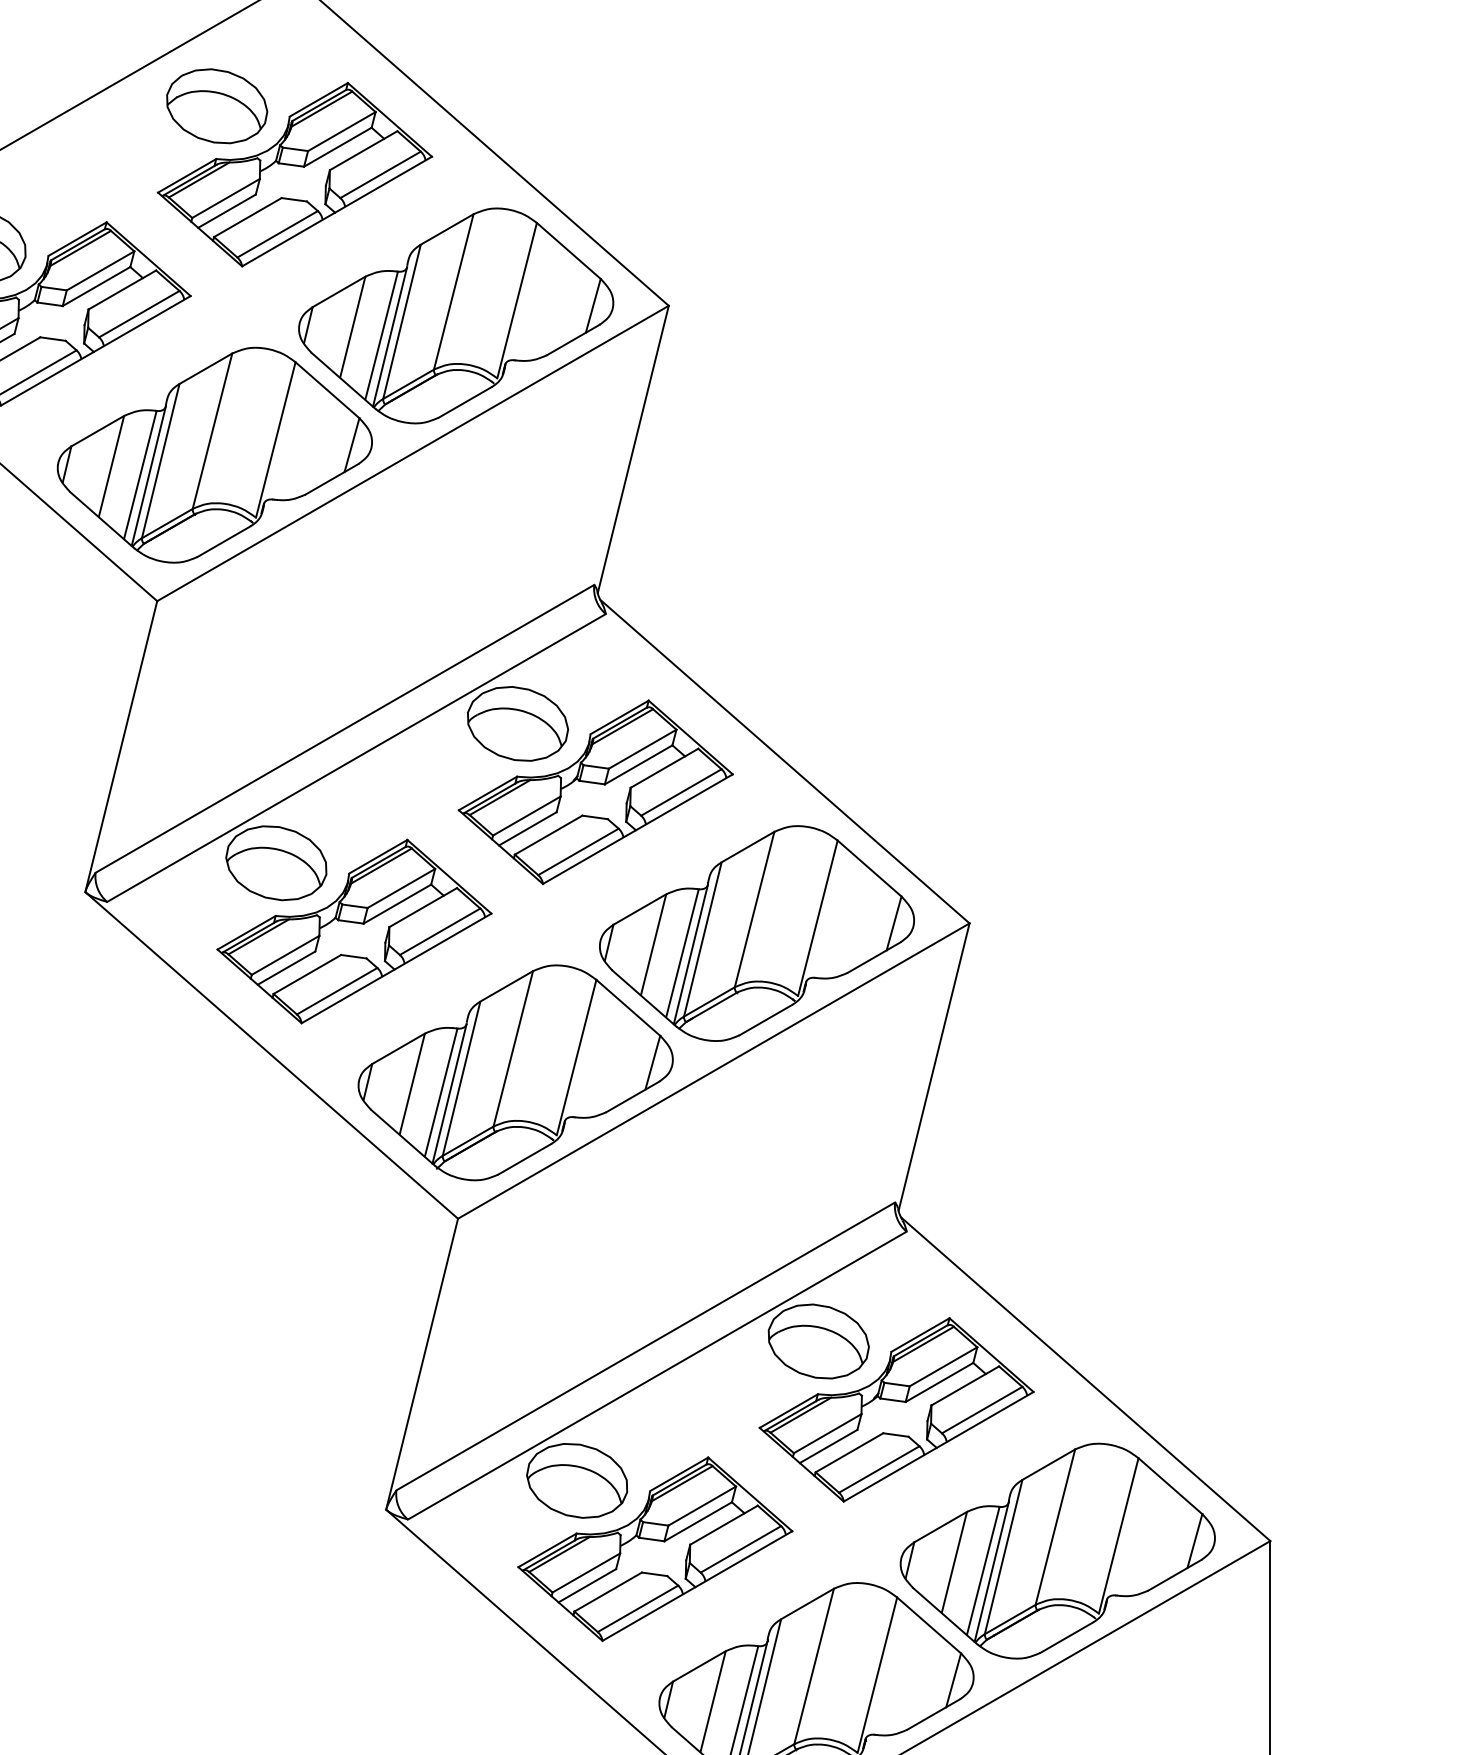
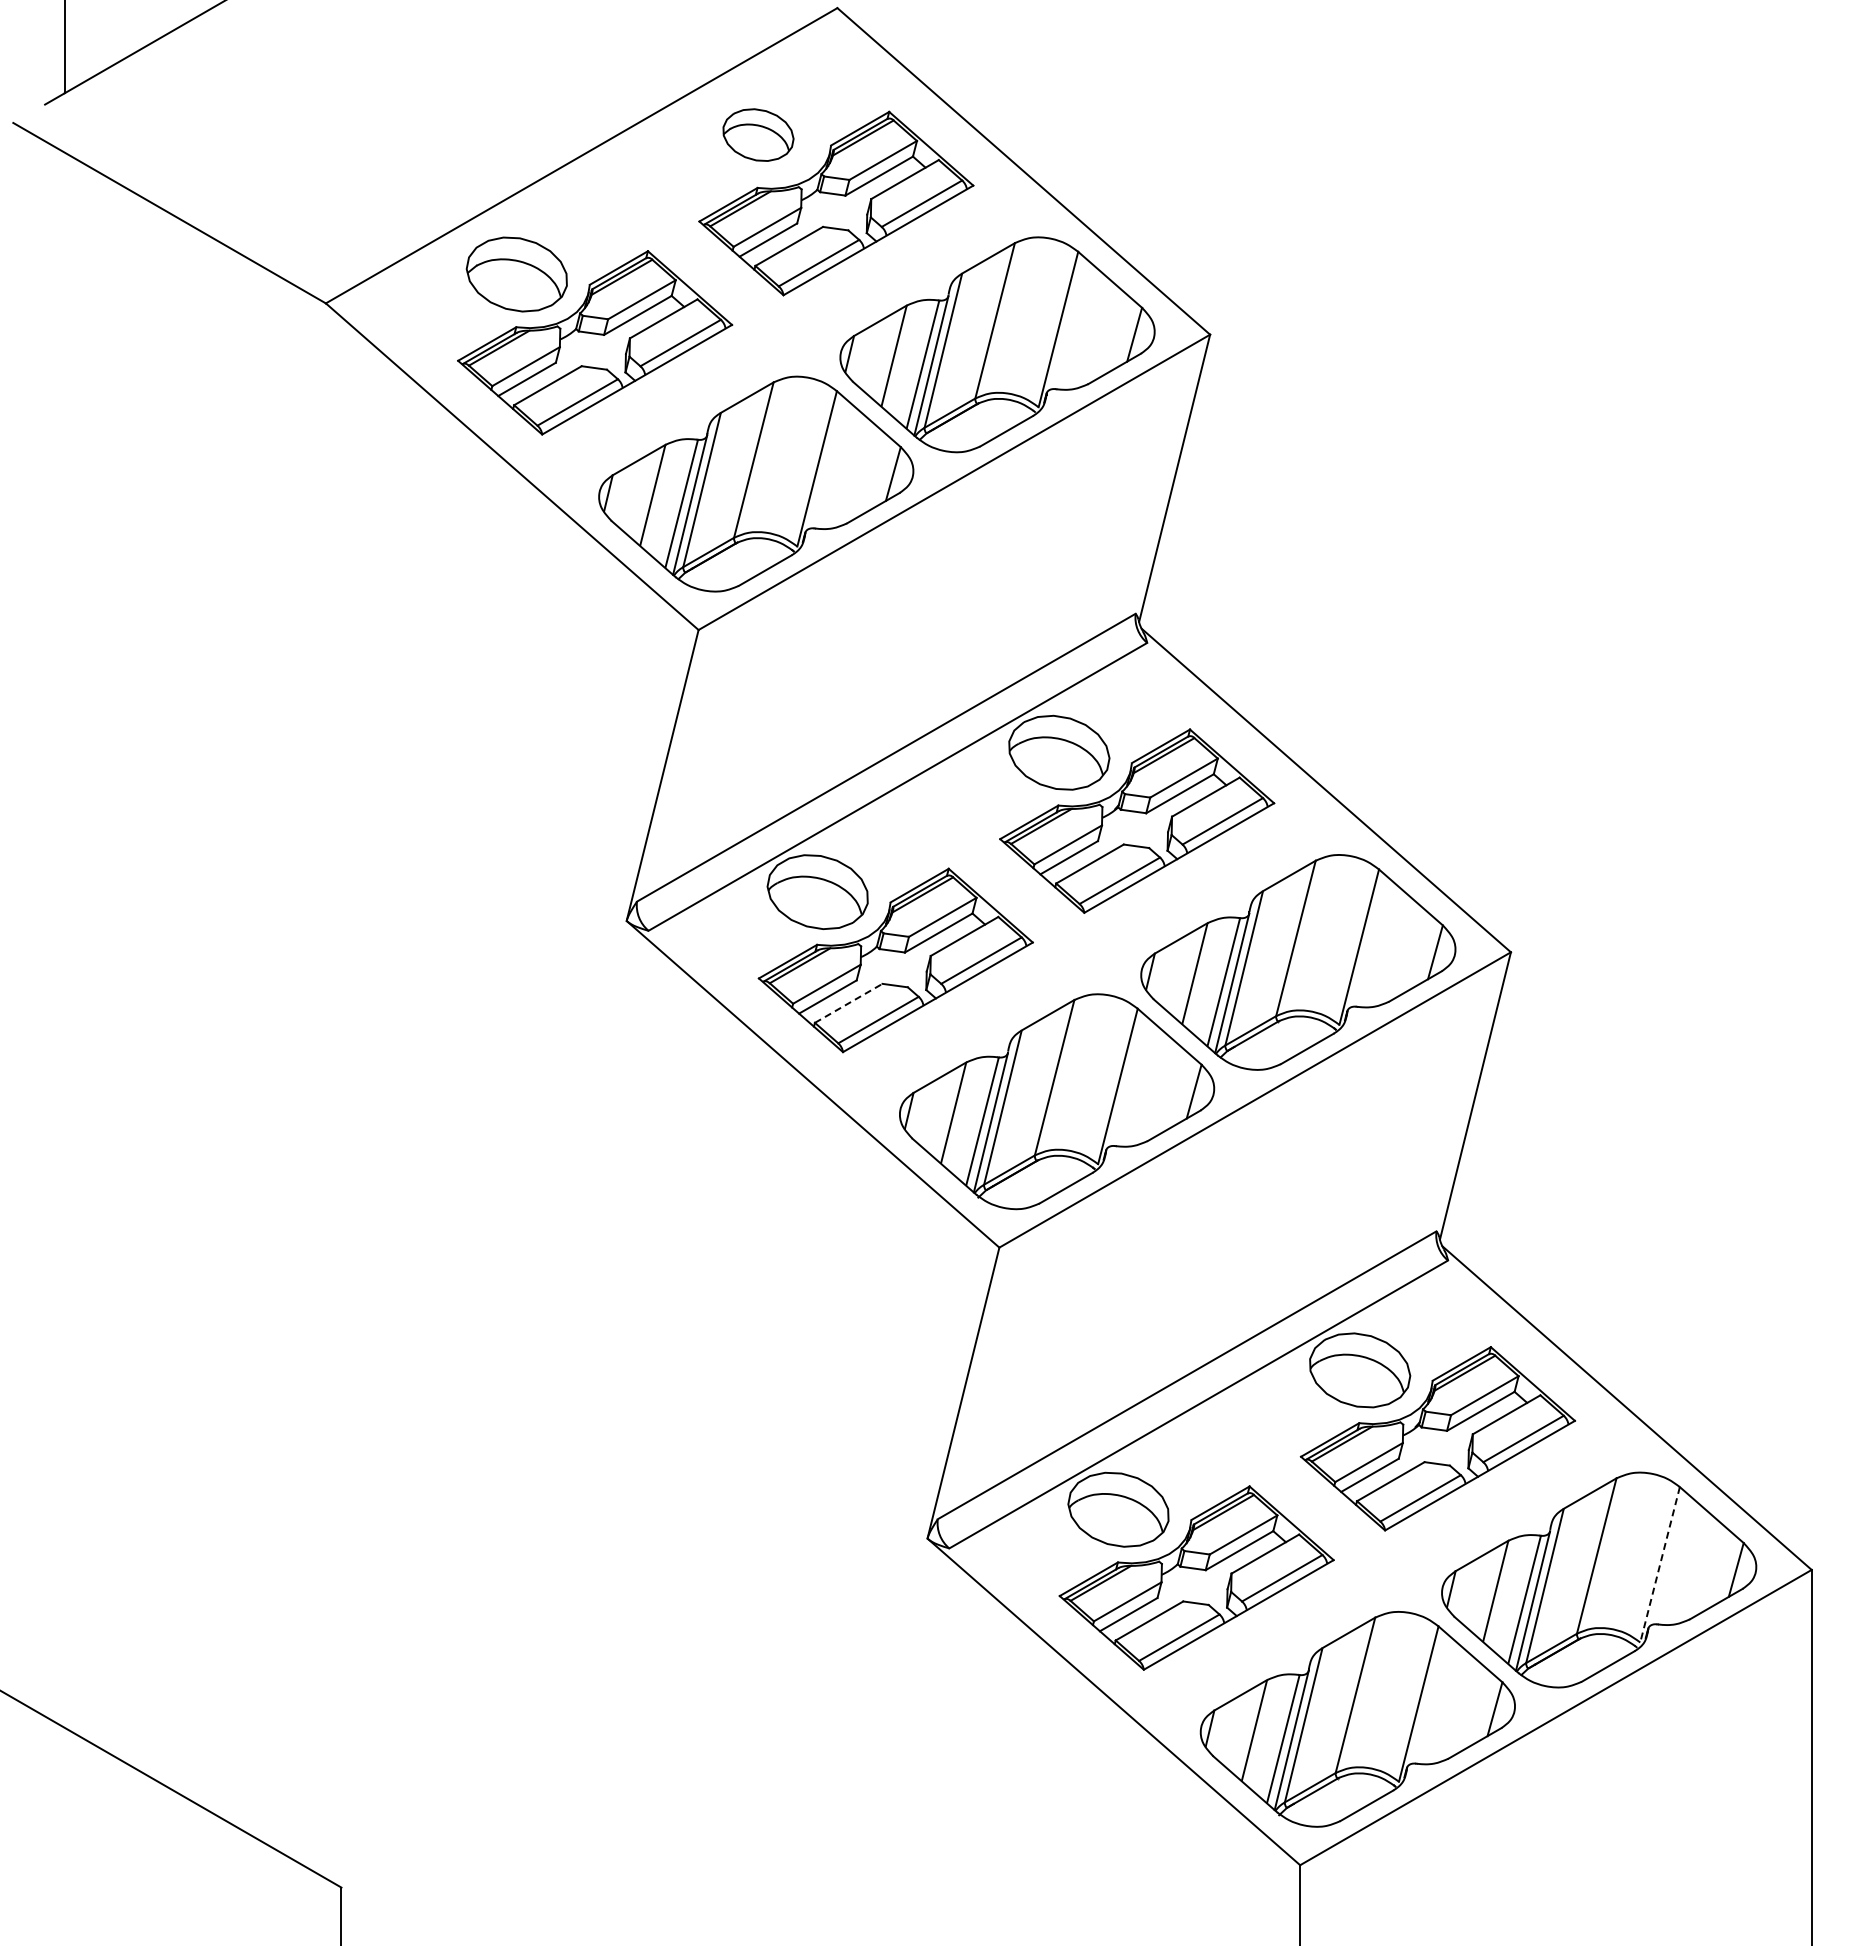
part: (217, 105) -> (758, 134), size x0.7
line: (308, 974) -> (849, 1003), solid -> dashed
line: (1118, 1536) -> (1659, 1565), solid -> dashed

